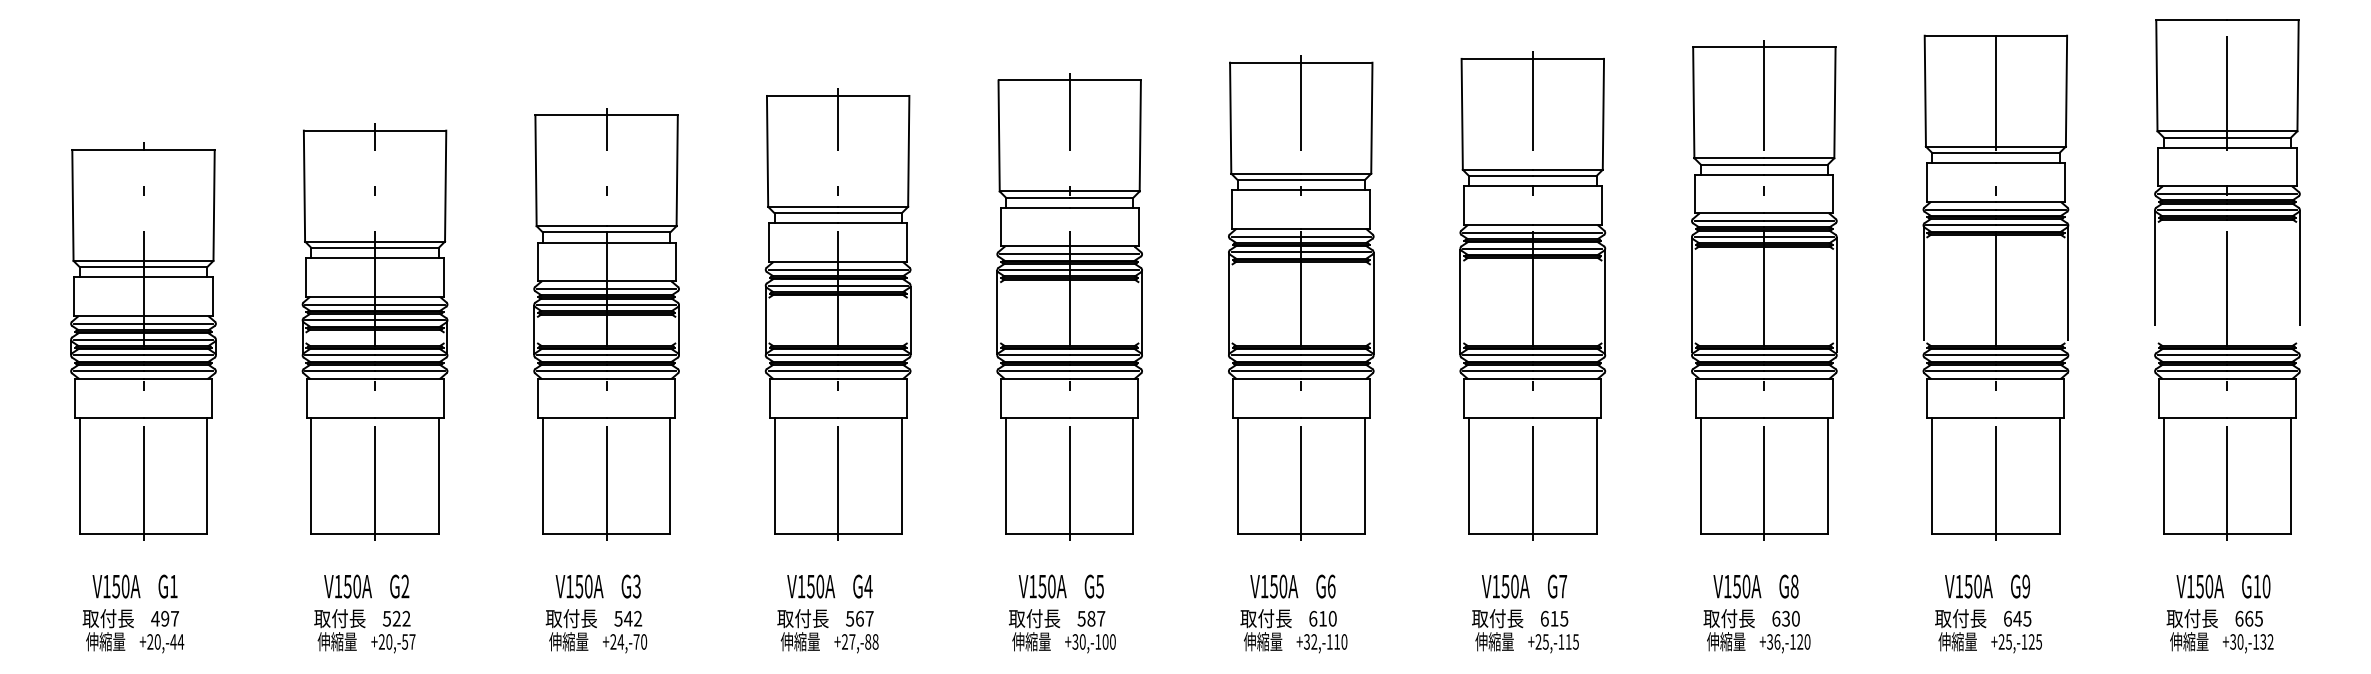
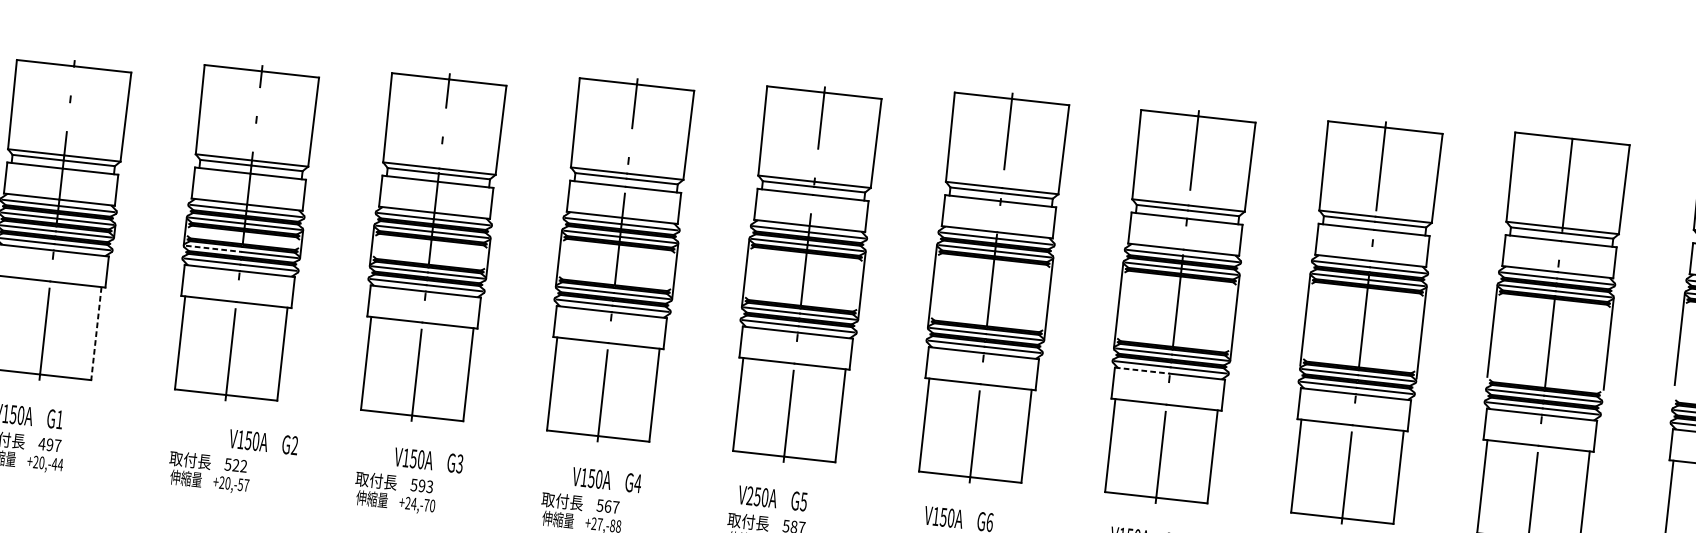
line: (340, 355) -> (214, 248), solid -> dashed
line: (1499, 379) -> (1143, 371), solid -> dashed
line: (207, 475) -> (96, 333), solid -> dashed
text: (366, 586) -> (263, 442), moved
text: (597, 586) -> (428, 460), moved
text: (829, 586) -> (606, 480), moved
text: (1032, 586) -> (749, 495), V150A -> V250A
text: (632, 618) -> (425, 486), 542 -> 593

